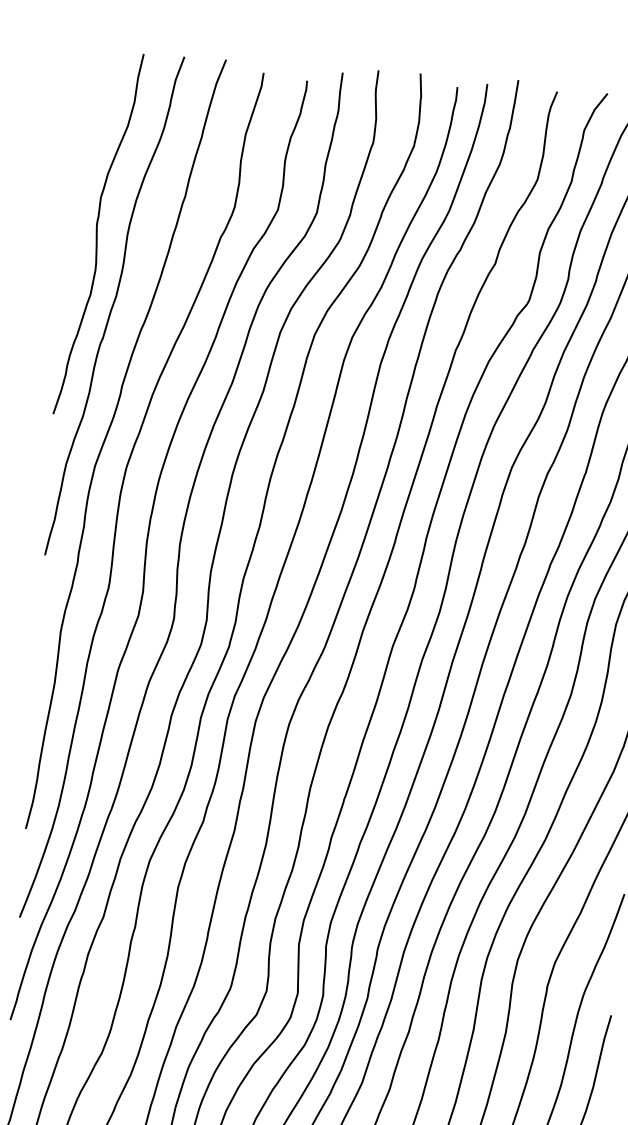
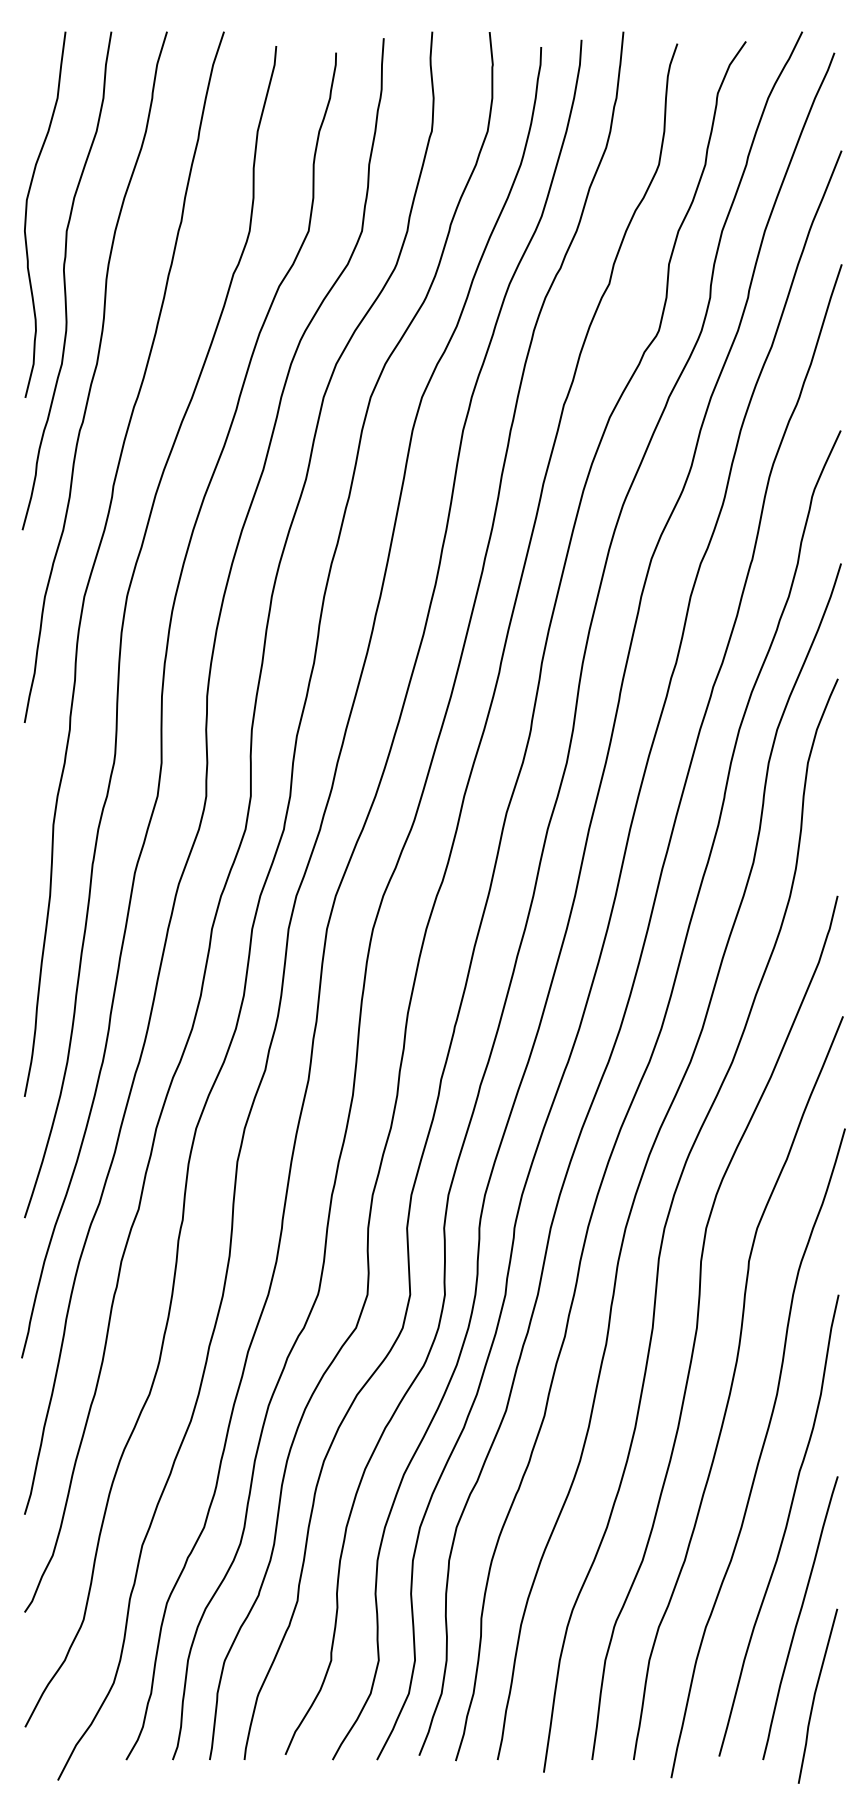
curve: (73, 180) -> (27, 210), added

